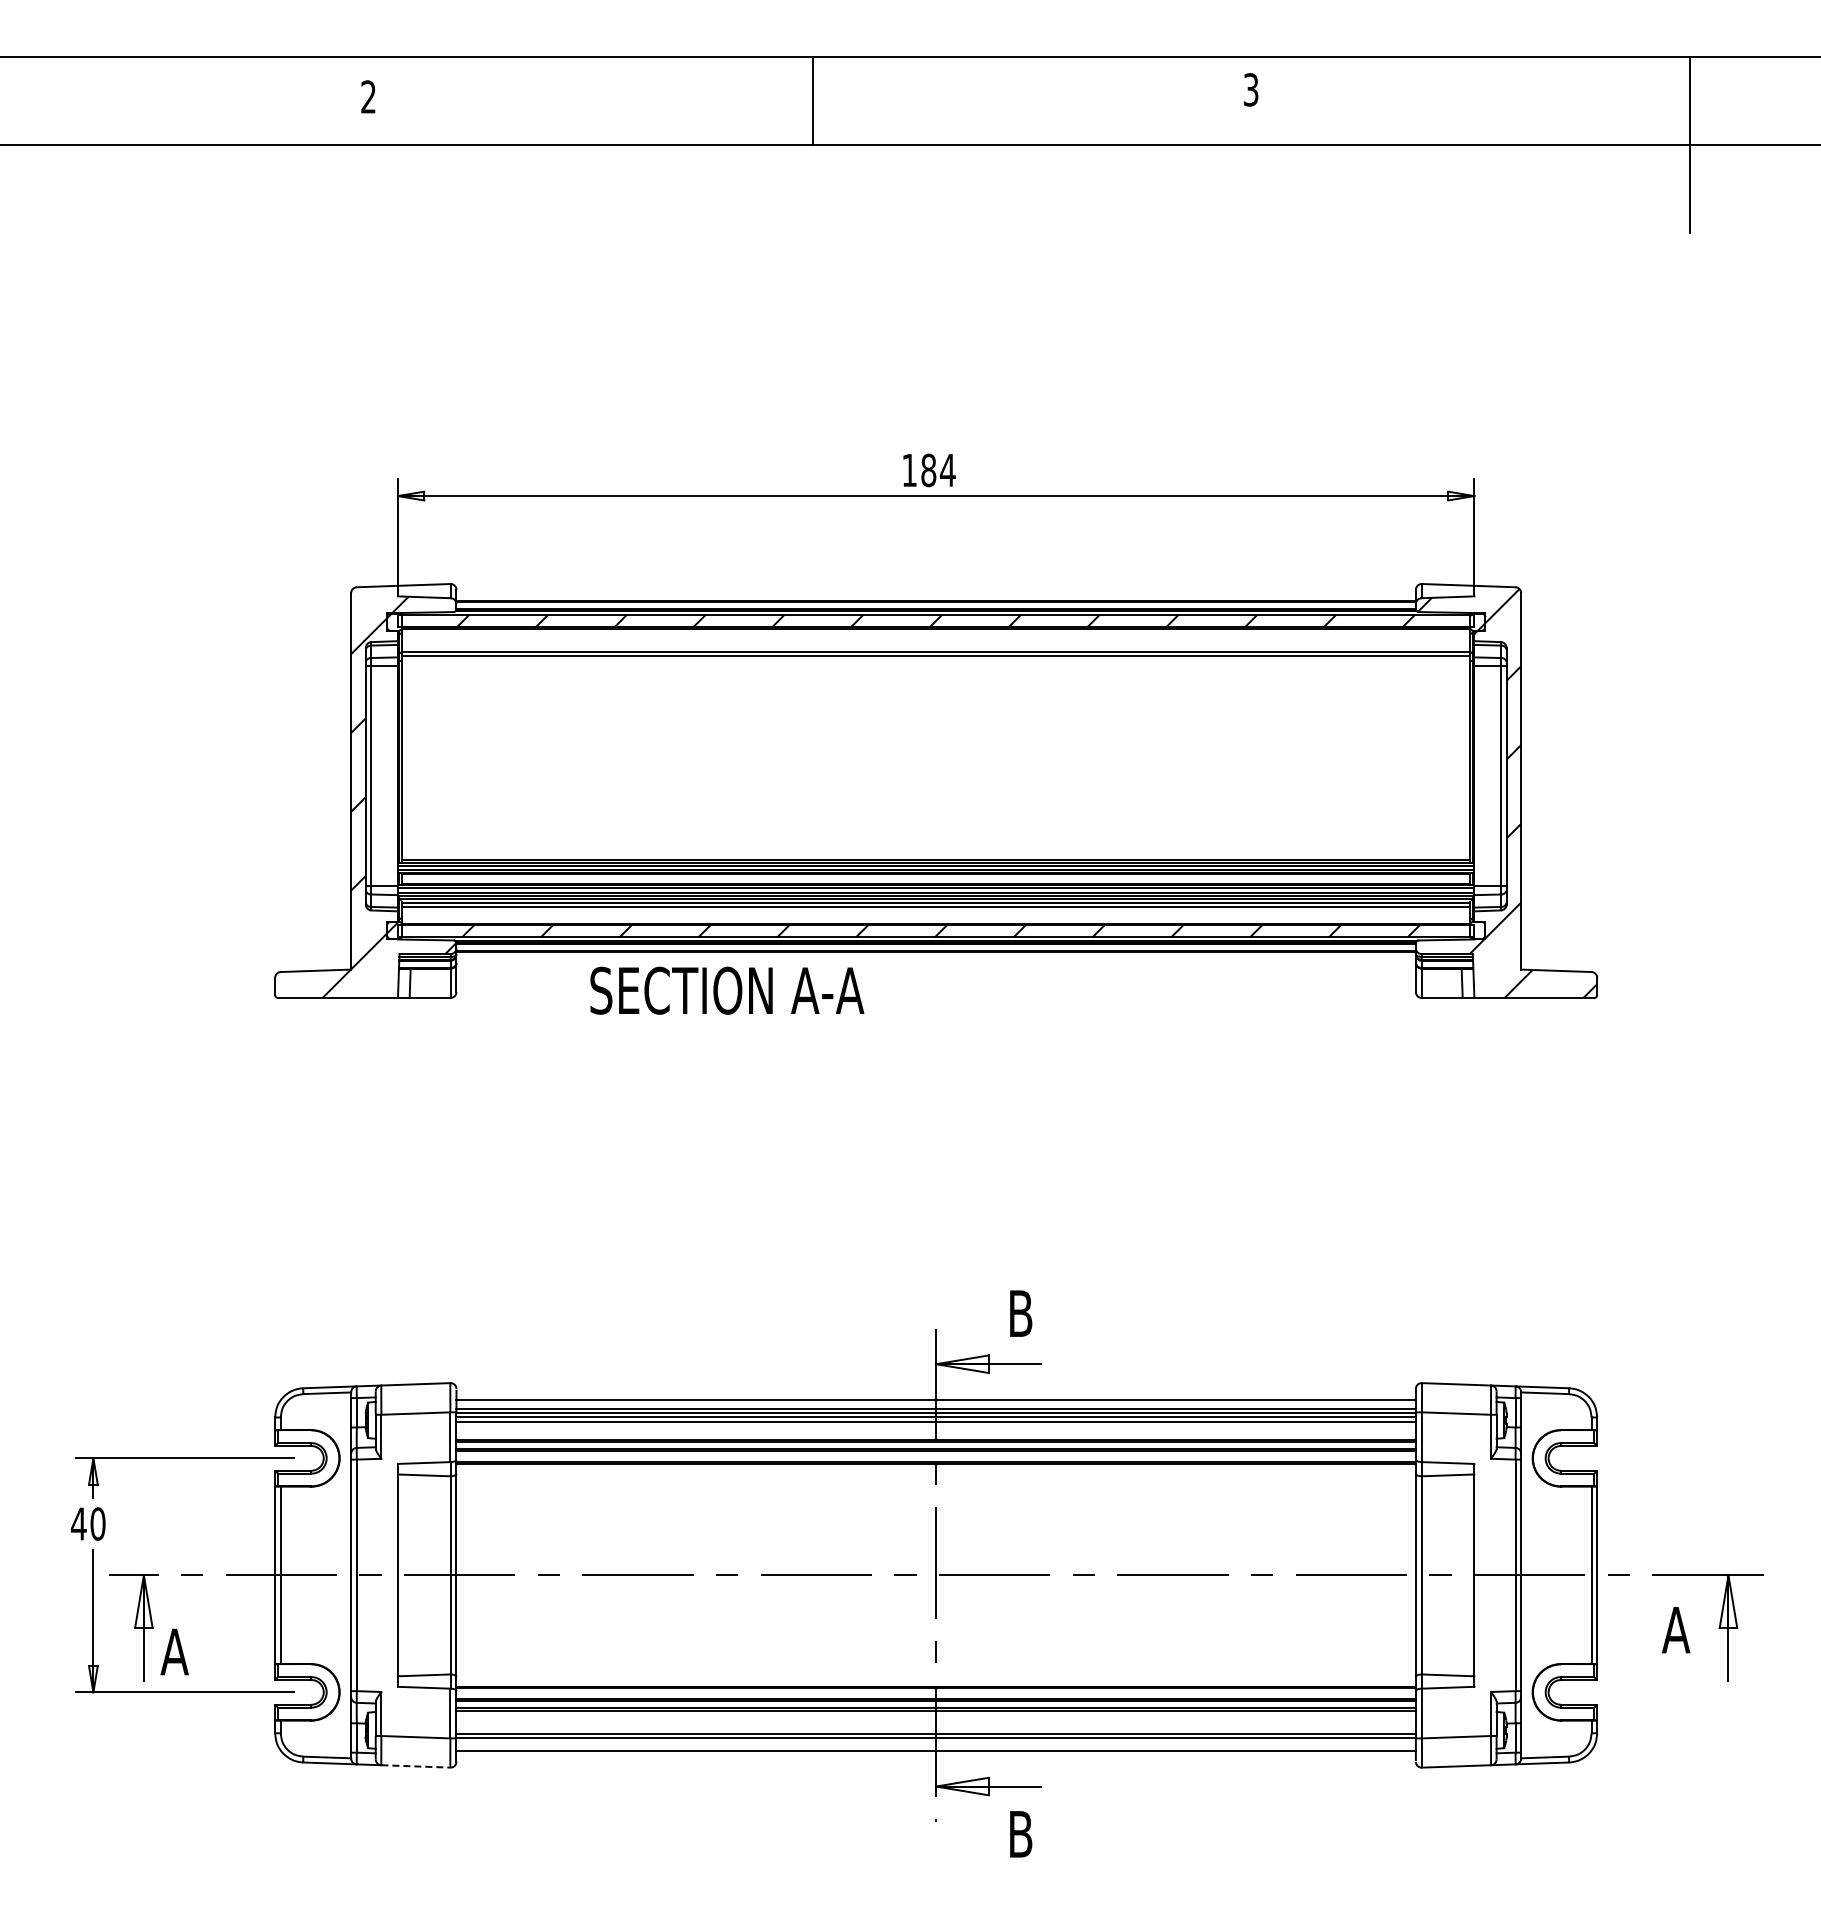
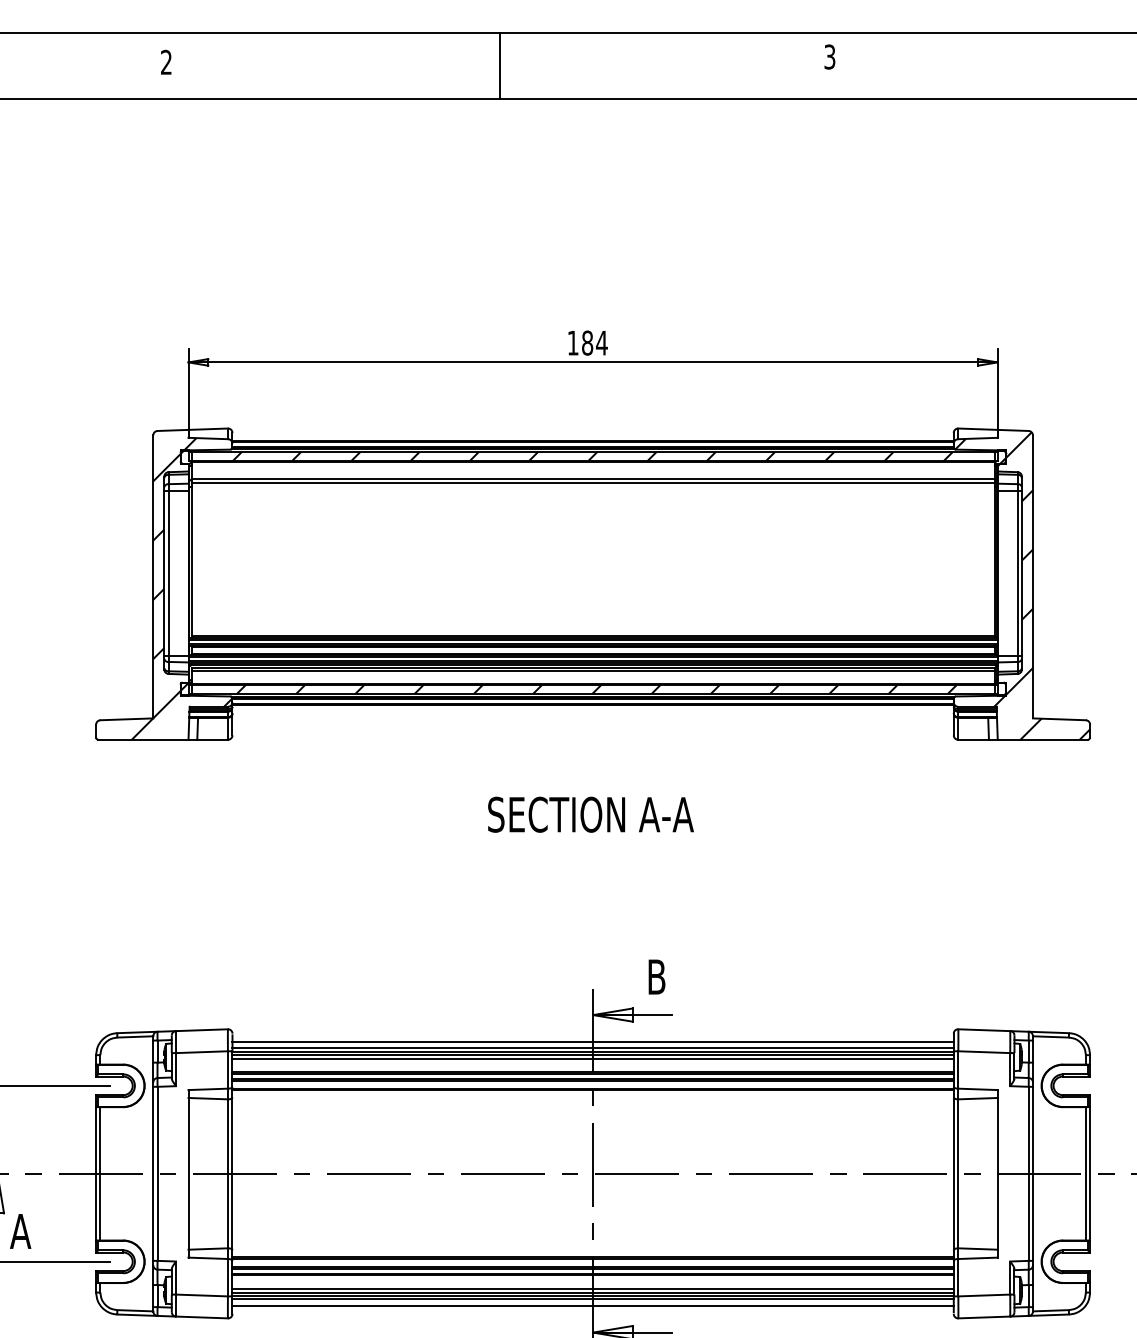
text: (727, 990) -> (591, 814), moved
line: (935, 1728) -> (592, 1288), added
line: (935, 1742) -> (592, 1299), added
line: (415, 1766) -> (201, 1317), dashed -> solid

